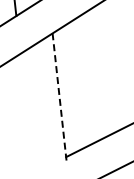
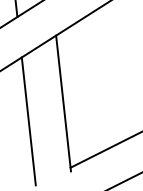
line: (59, 97) -> (63, 104), dashed -> solid
line: (26, 113) -> (28, 121), added

